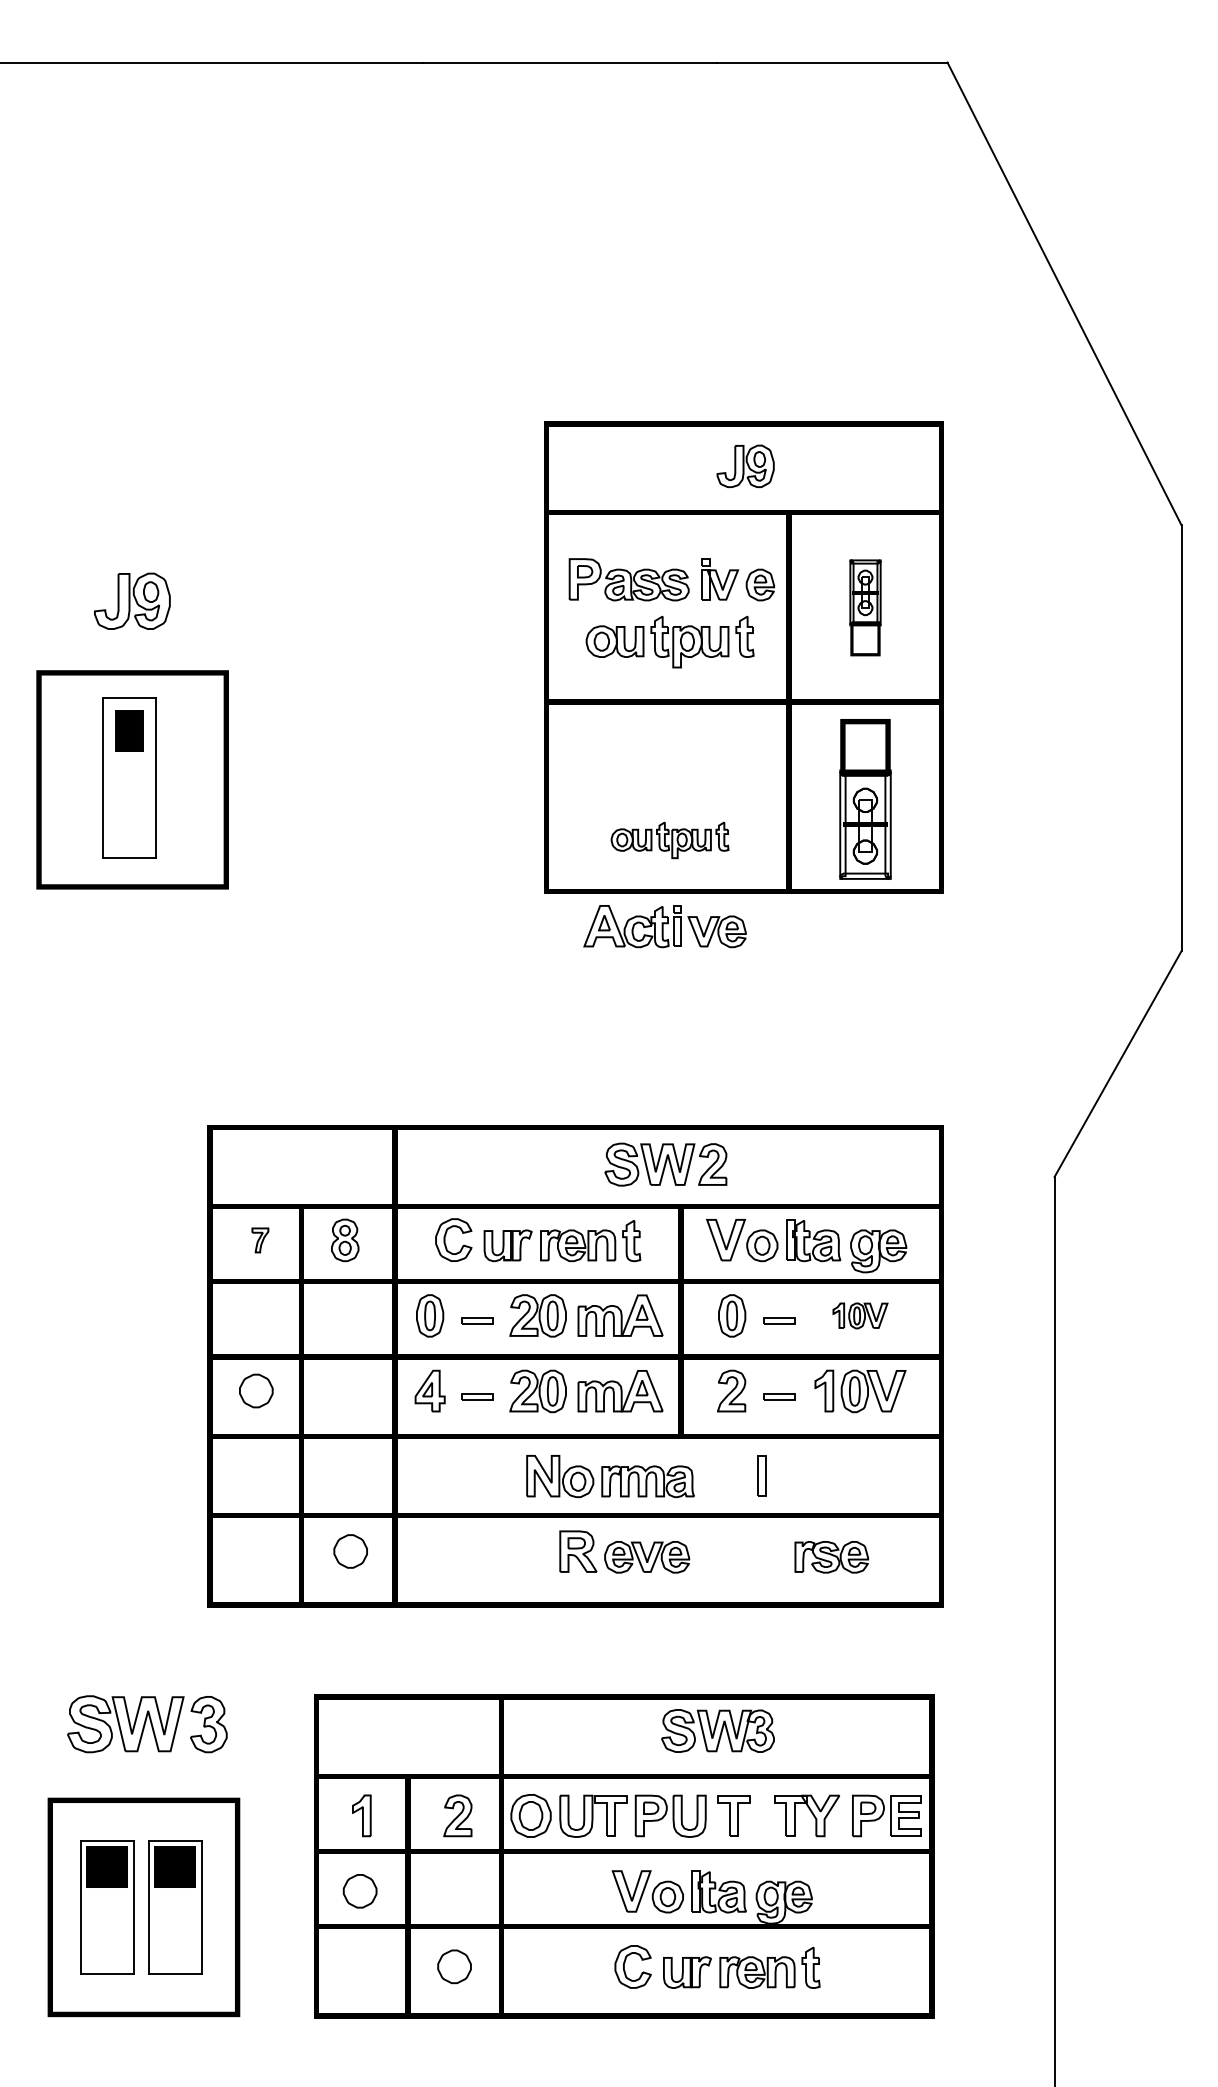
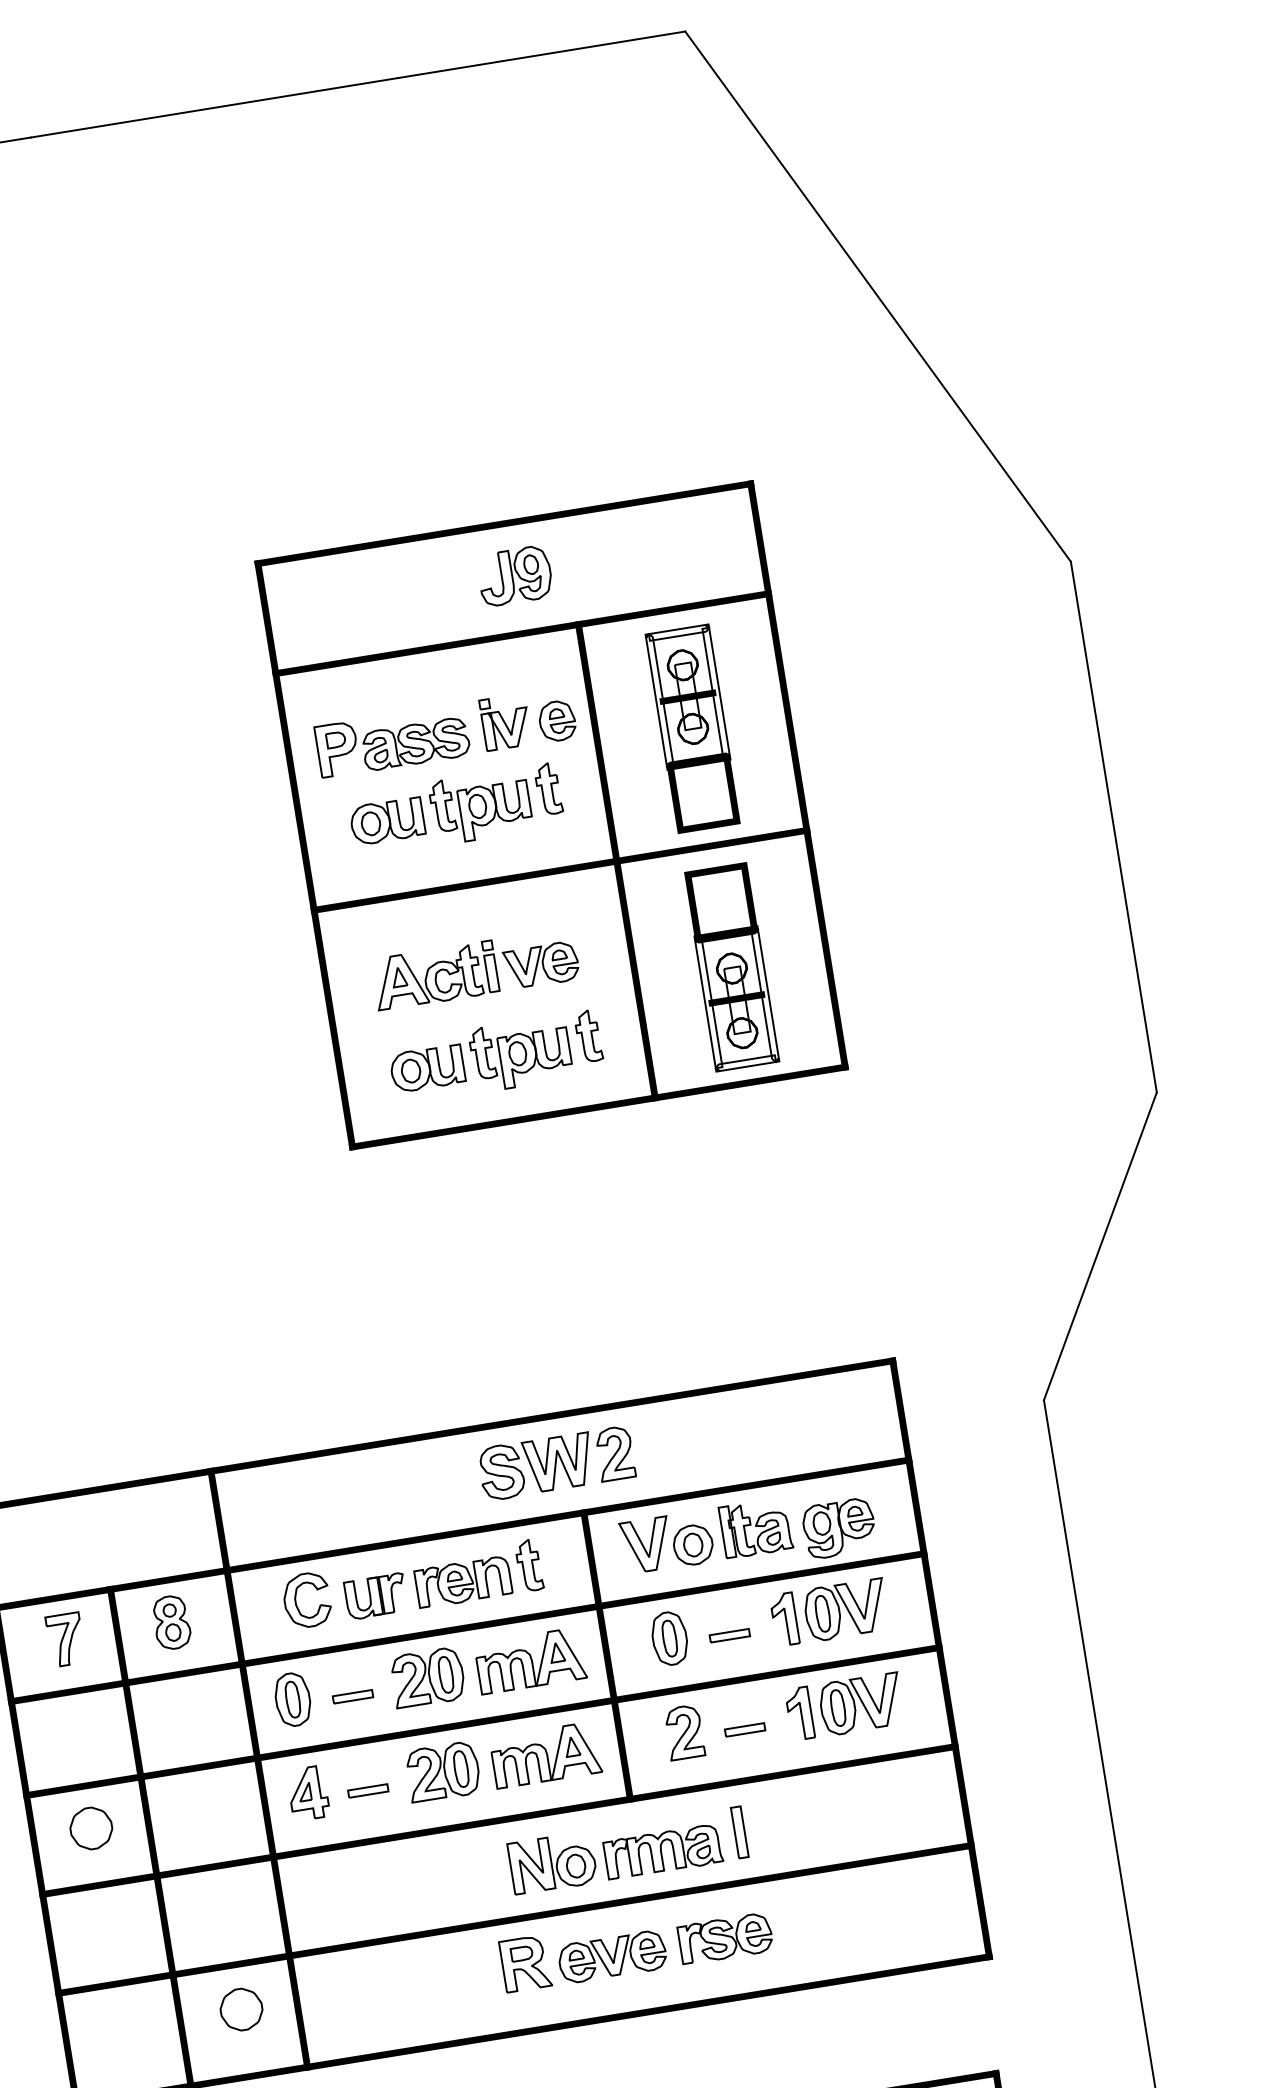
part: (865, 607) -> (693, 727), size x1.67
part: (669, 840) -> (495, 1058), size x1.43
part: (664, 926) -> (474, 969), moved
part: (260, 1240) -> (66, 1639), size x1.67
part: (860, 1315) -> (829, 1612), size x1.67
part: (610, 1476) -> (615, 1853), moved
part: (831, 1557) -> (725, 1938), moved

